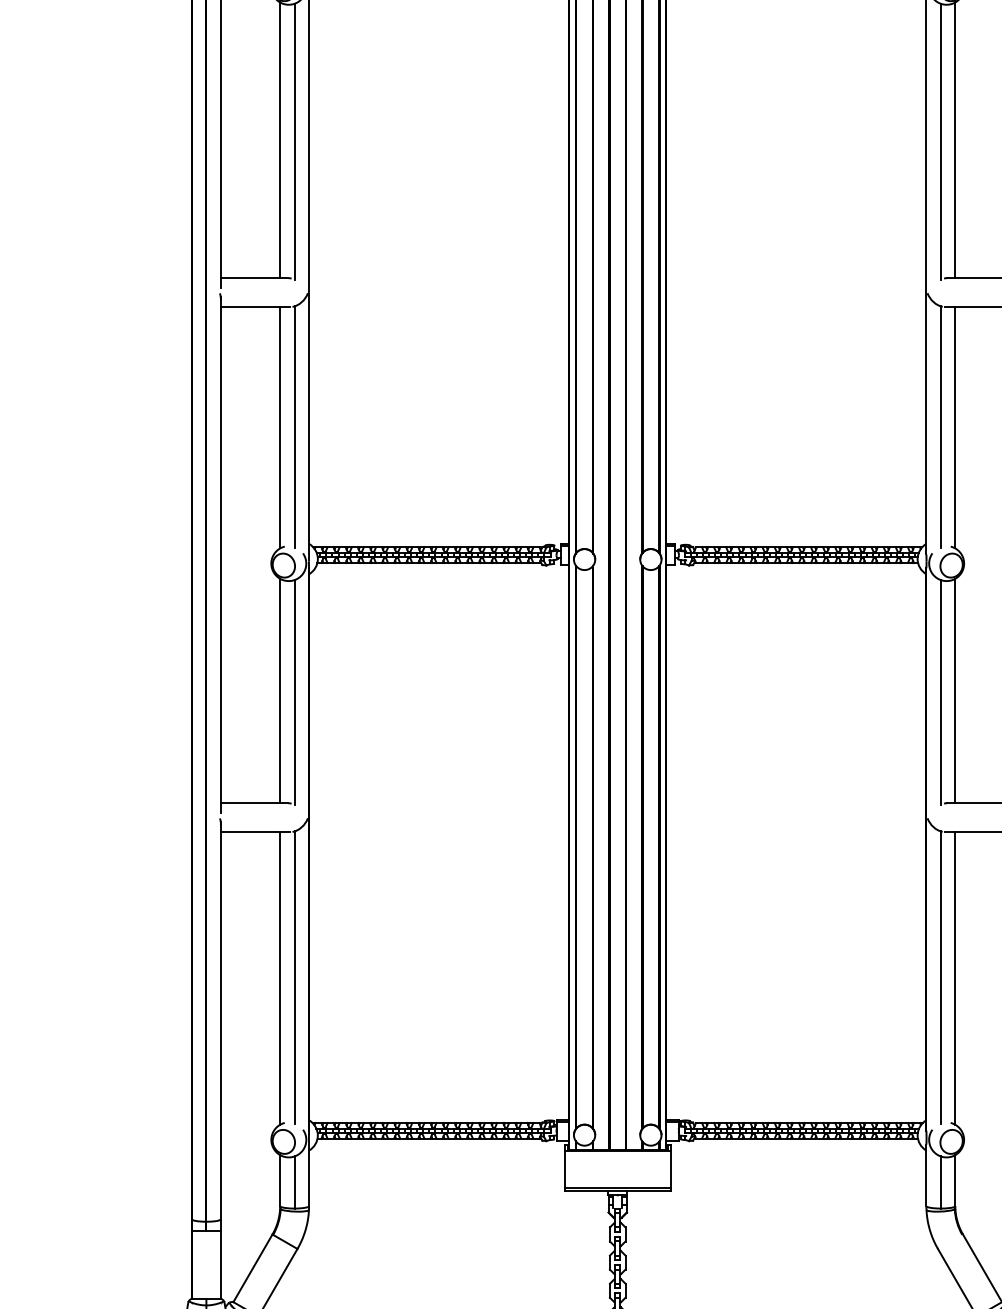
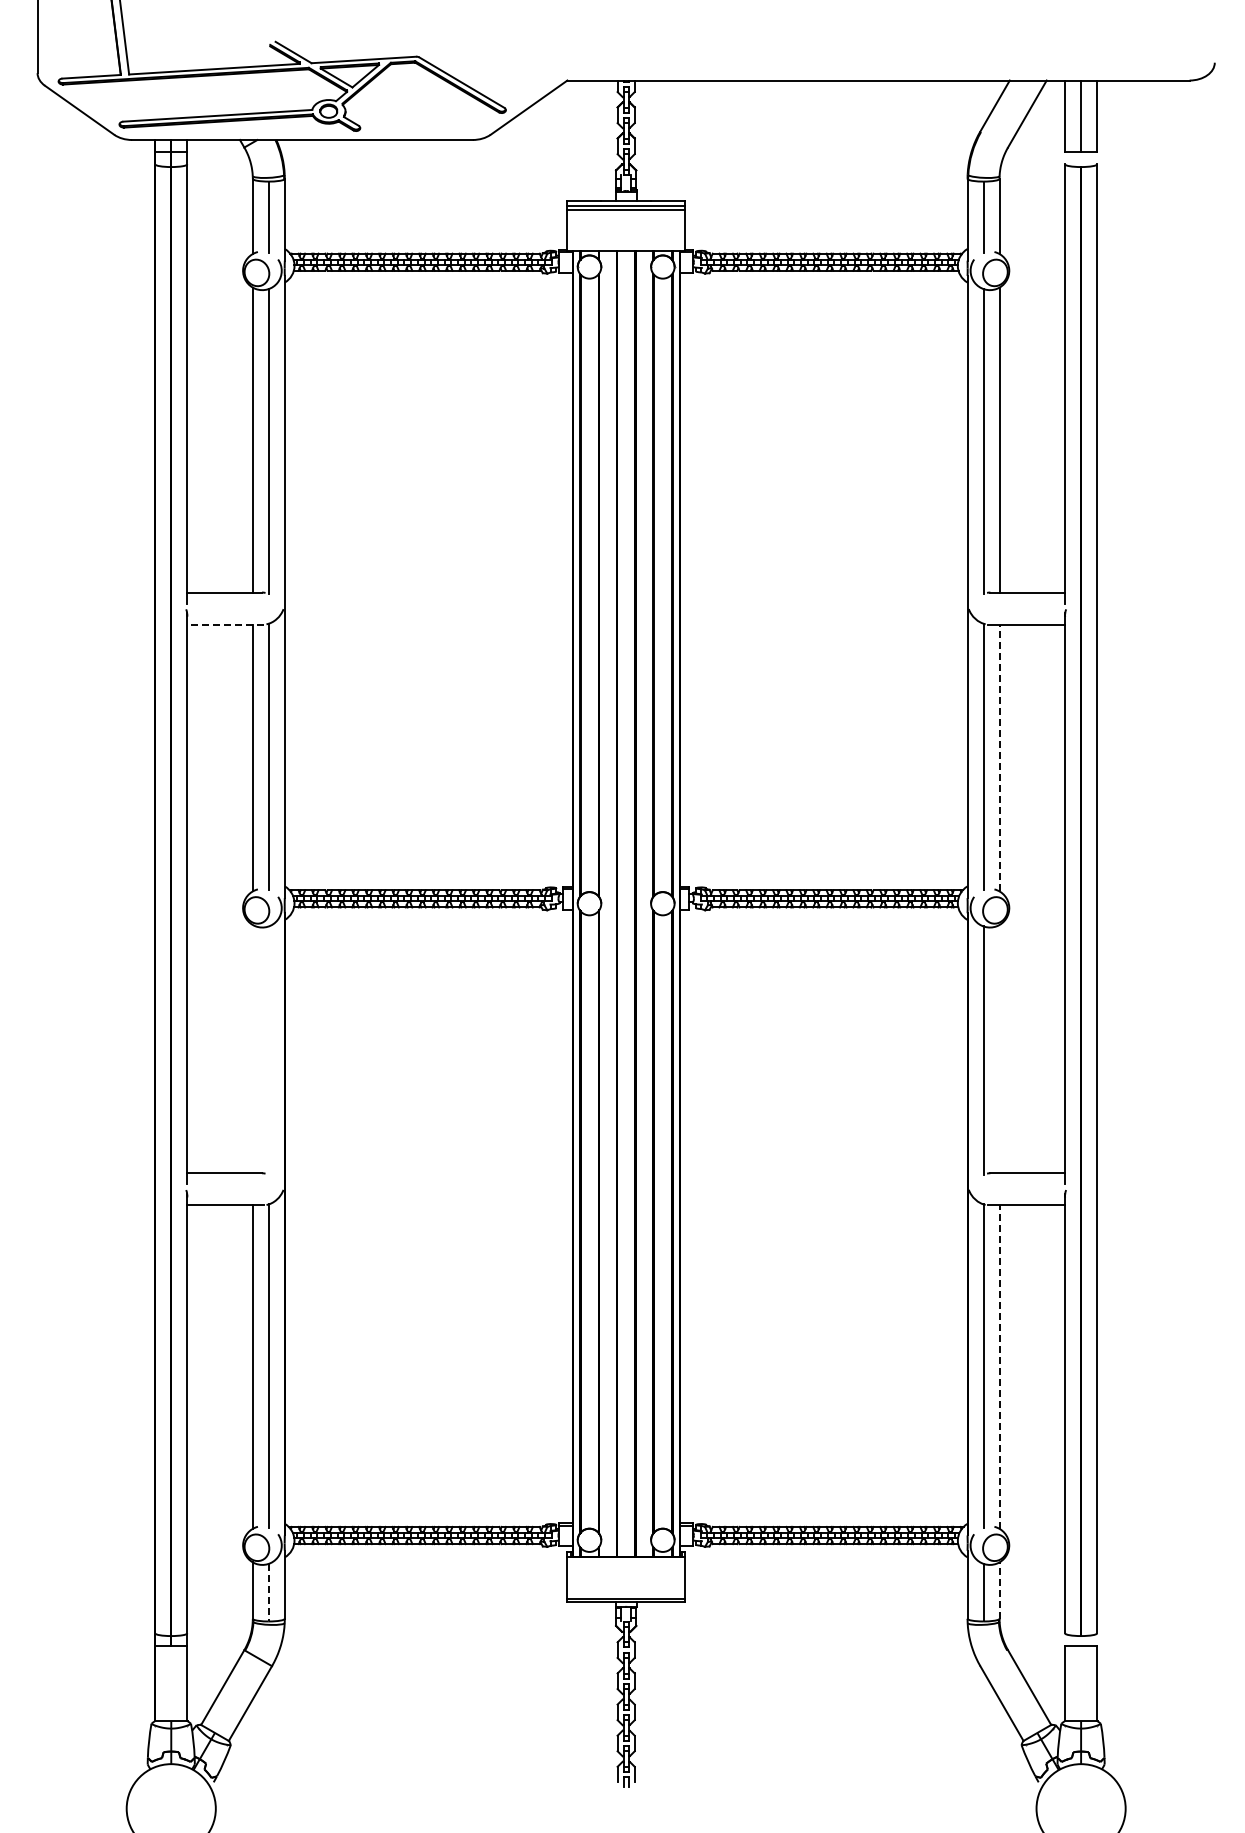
line: (255, 307) -> (225, 624), solid -> dashed
line: (955, 427) -> (999, 757), solid -> dashed
line: (279, 690) -> (252, 1048), removed
line: (955, 690) -> (999, 1048), removed
line: (294, 692) -> (268, 1050), removed
line: (955, 978) -> (999, 1367), solid -> dashed
line: (955, 1180) -> (999, 1590), solid -> dashed
line: (294, 1182) -> (268, 1592), solid -> dashed

